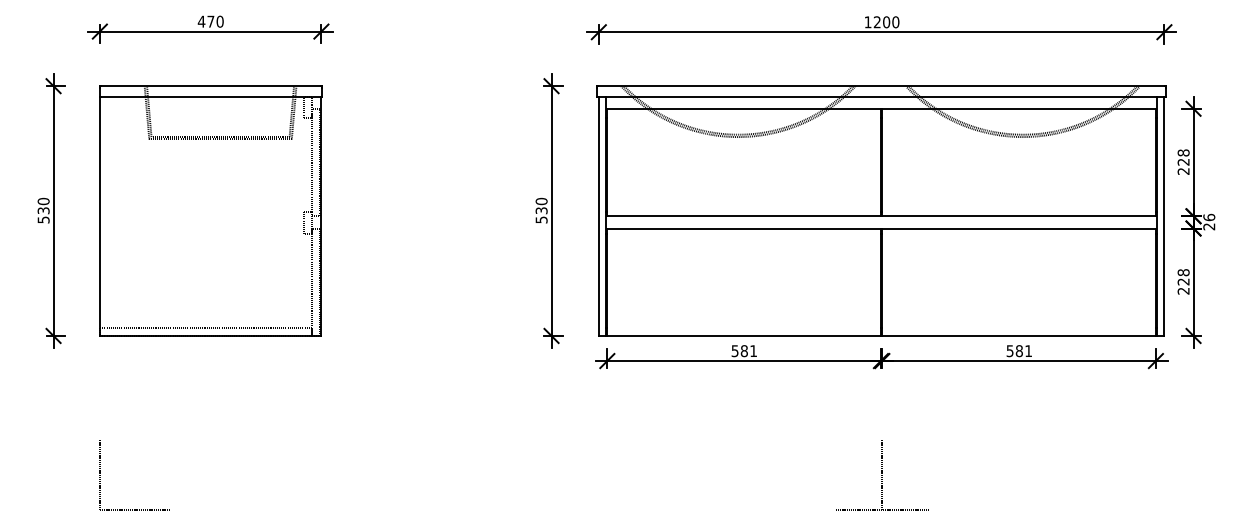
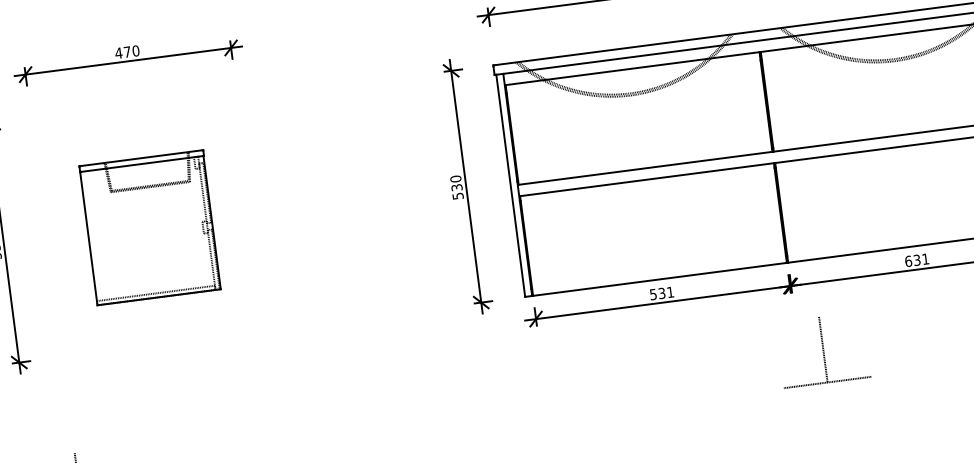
part: (210, 210) -> (149, 227), size x0.6
text: (743, 351) -> (661, 293), 581 -> 531
text: (1014, 351) -> (912, 261), 581 -> 631
part: (882, 475) -> (824, 350), moved

